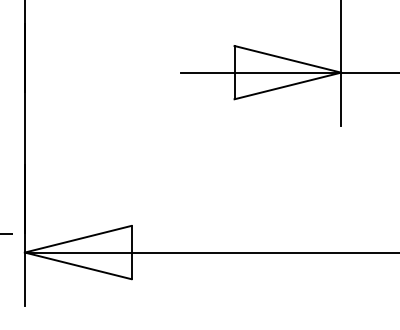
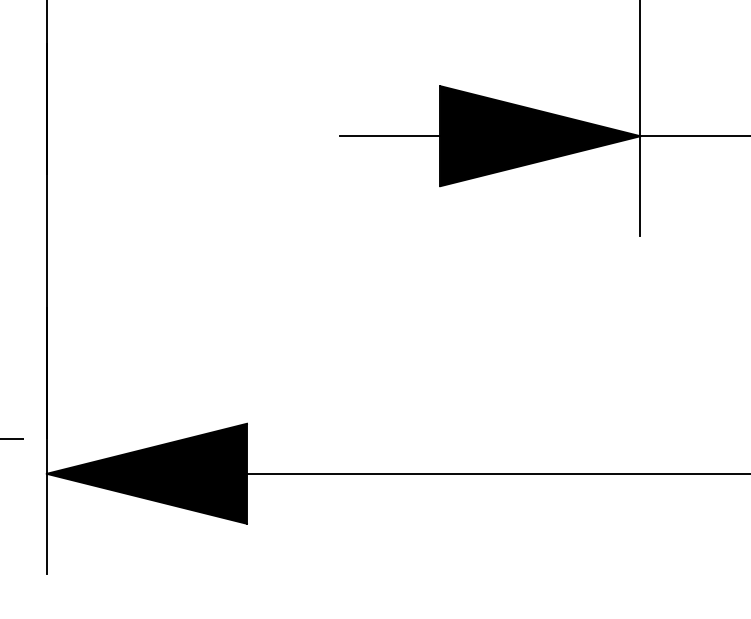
fill: (287, 72) -> (539, 135), added
fill: (77, 252) -> (145, 473), added

